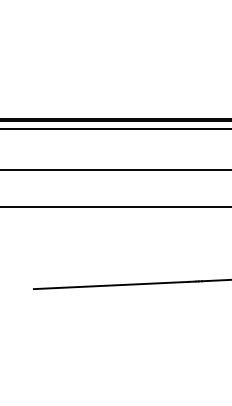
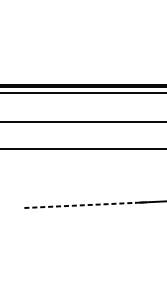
line: (111, 285) -> (80, 205), solid -> dashed

